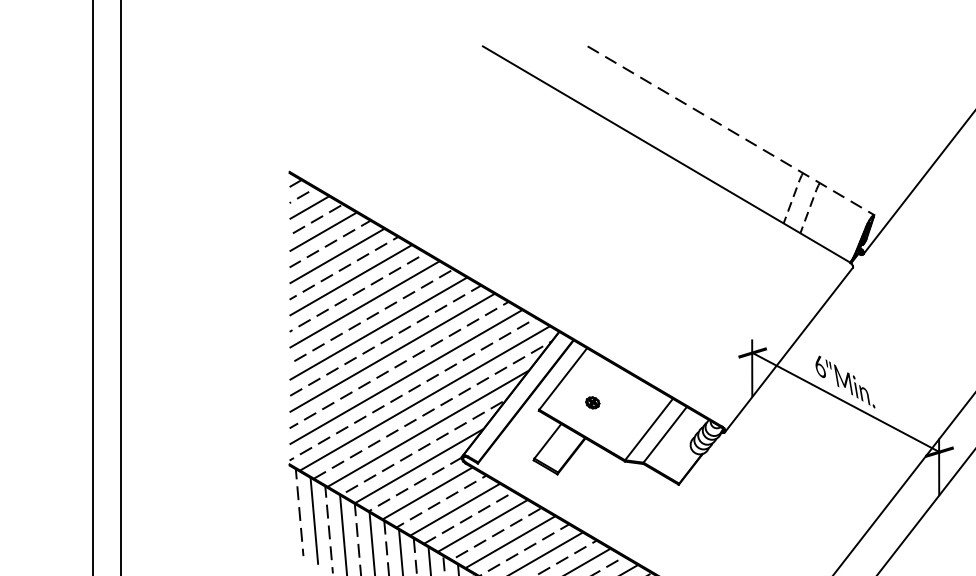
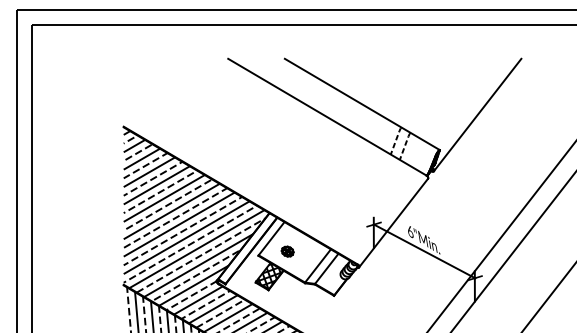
line: (731, 130) -> (362, 104), dashed -> solid
part: (592, 402) -> (287, 251), size x1.67
hatch: (557, 447) -> (268, 275), added

